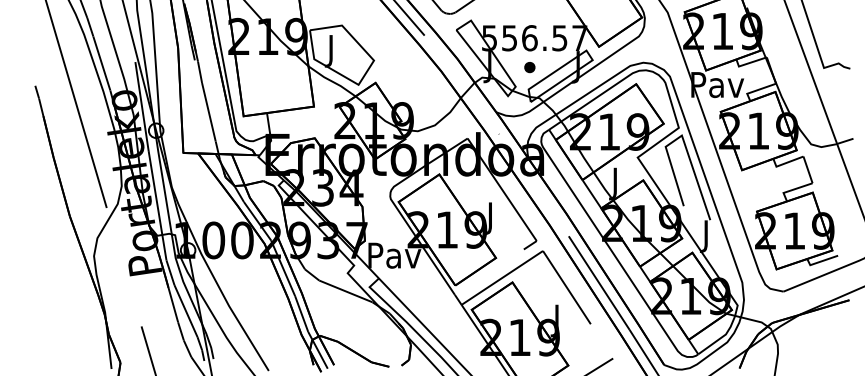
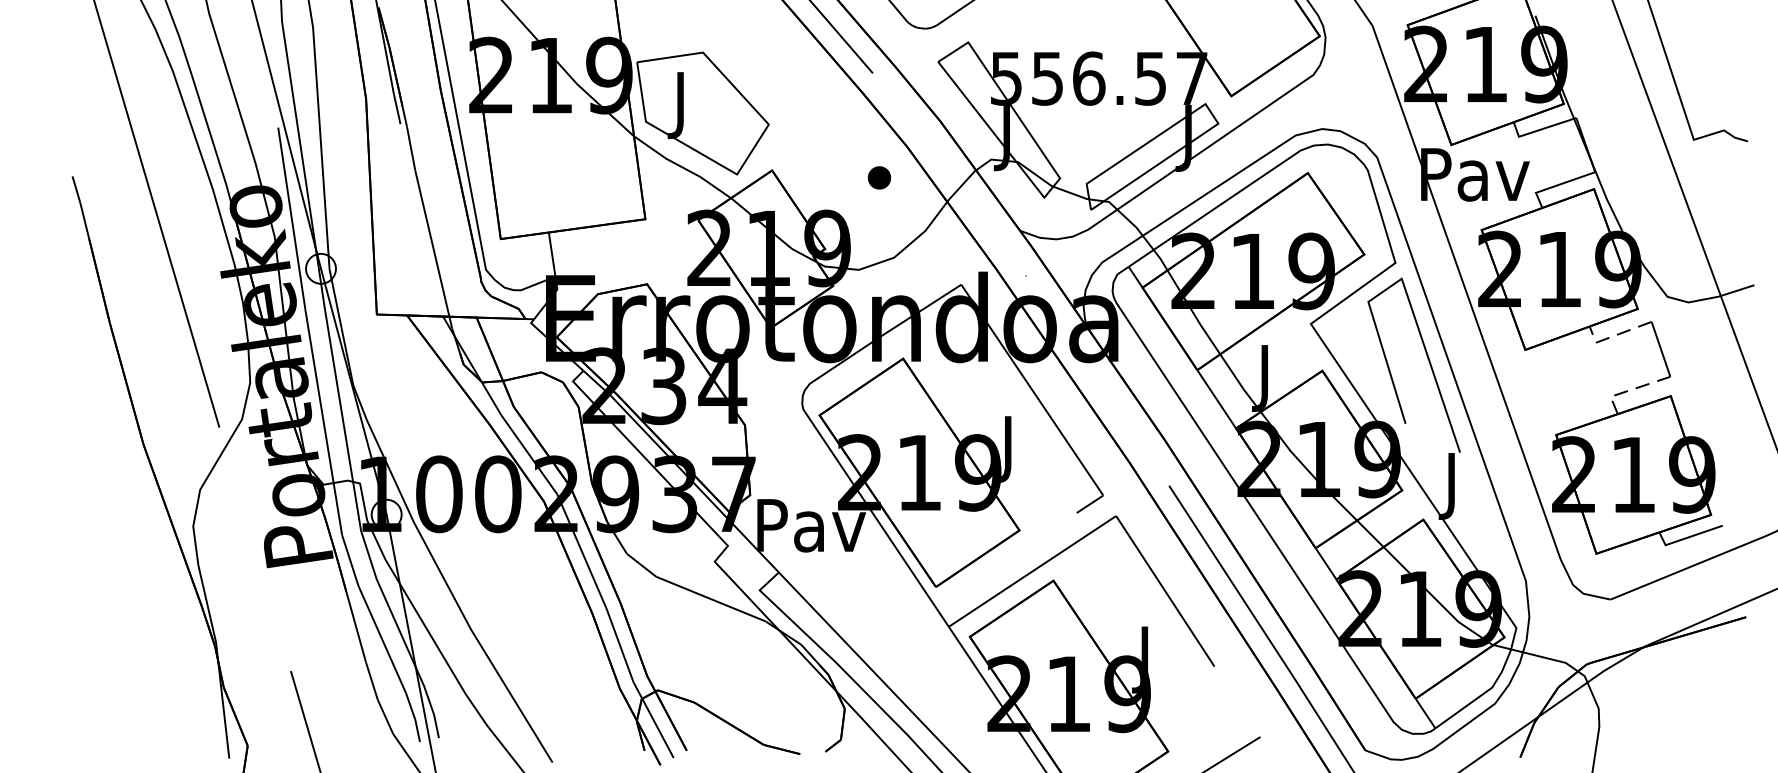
part: (529, 67) -> (878, 177), moved
line: (784, 163) -> (1612, 336), solid -> dashed
line: (792, 189) -> (1629, 389), solid -> dashed

